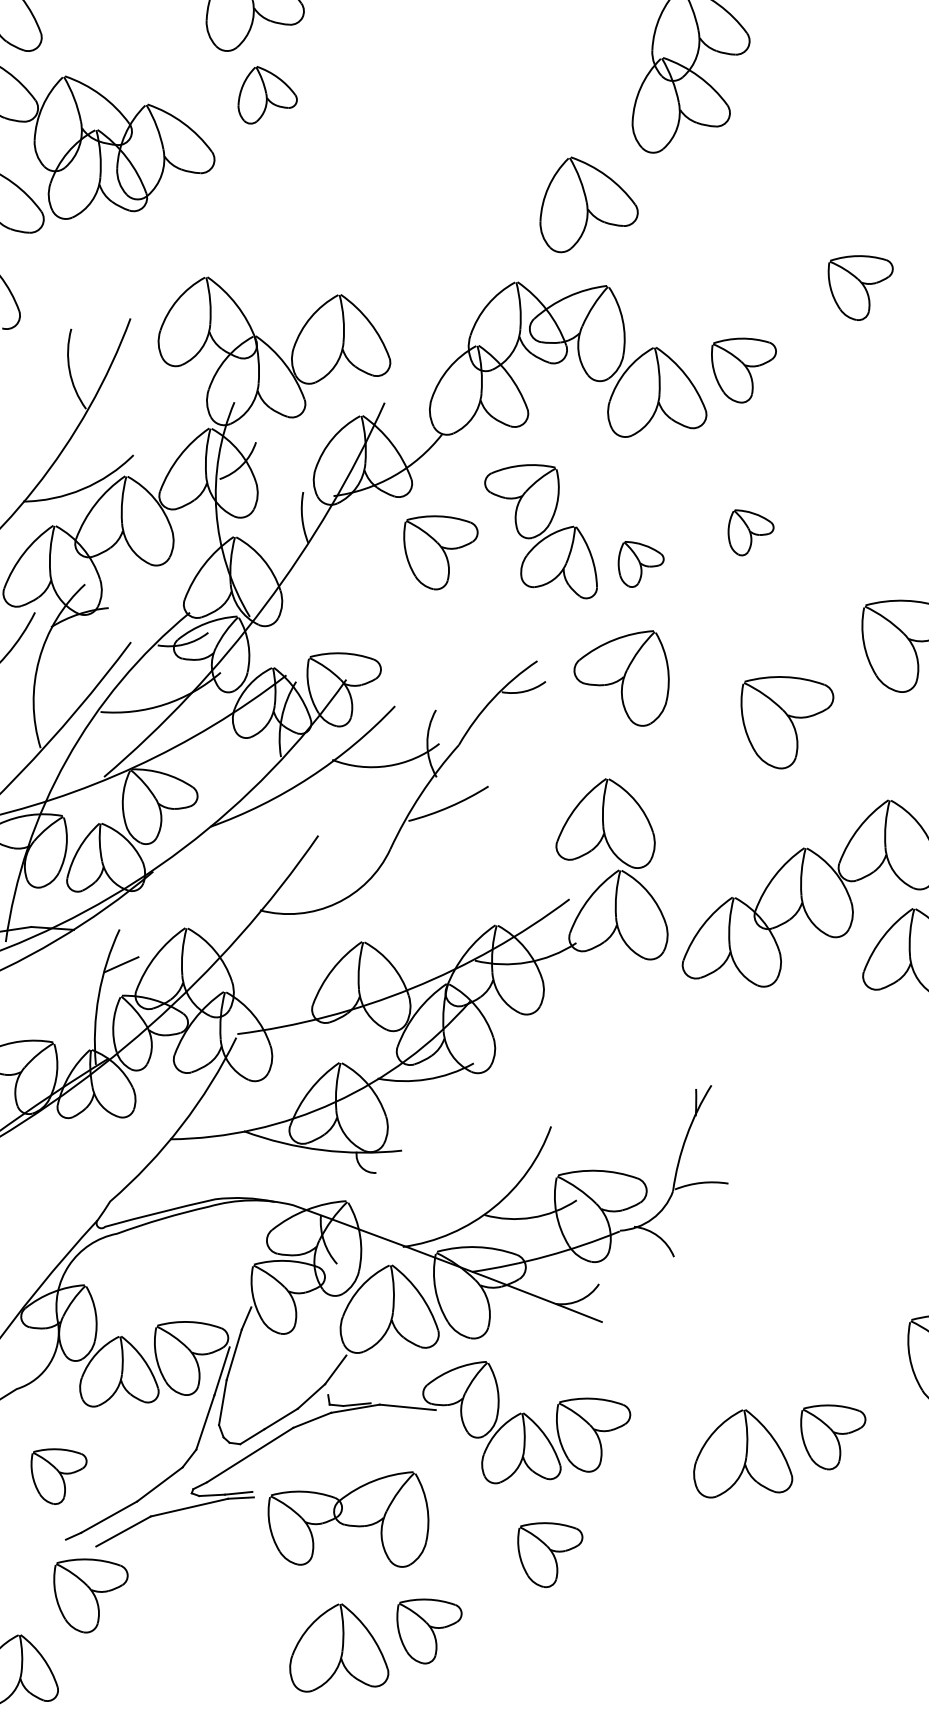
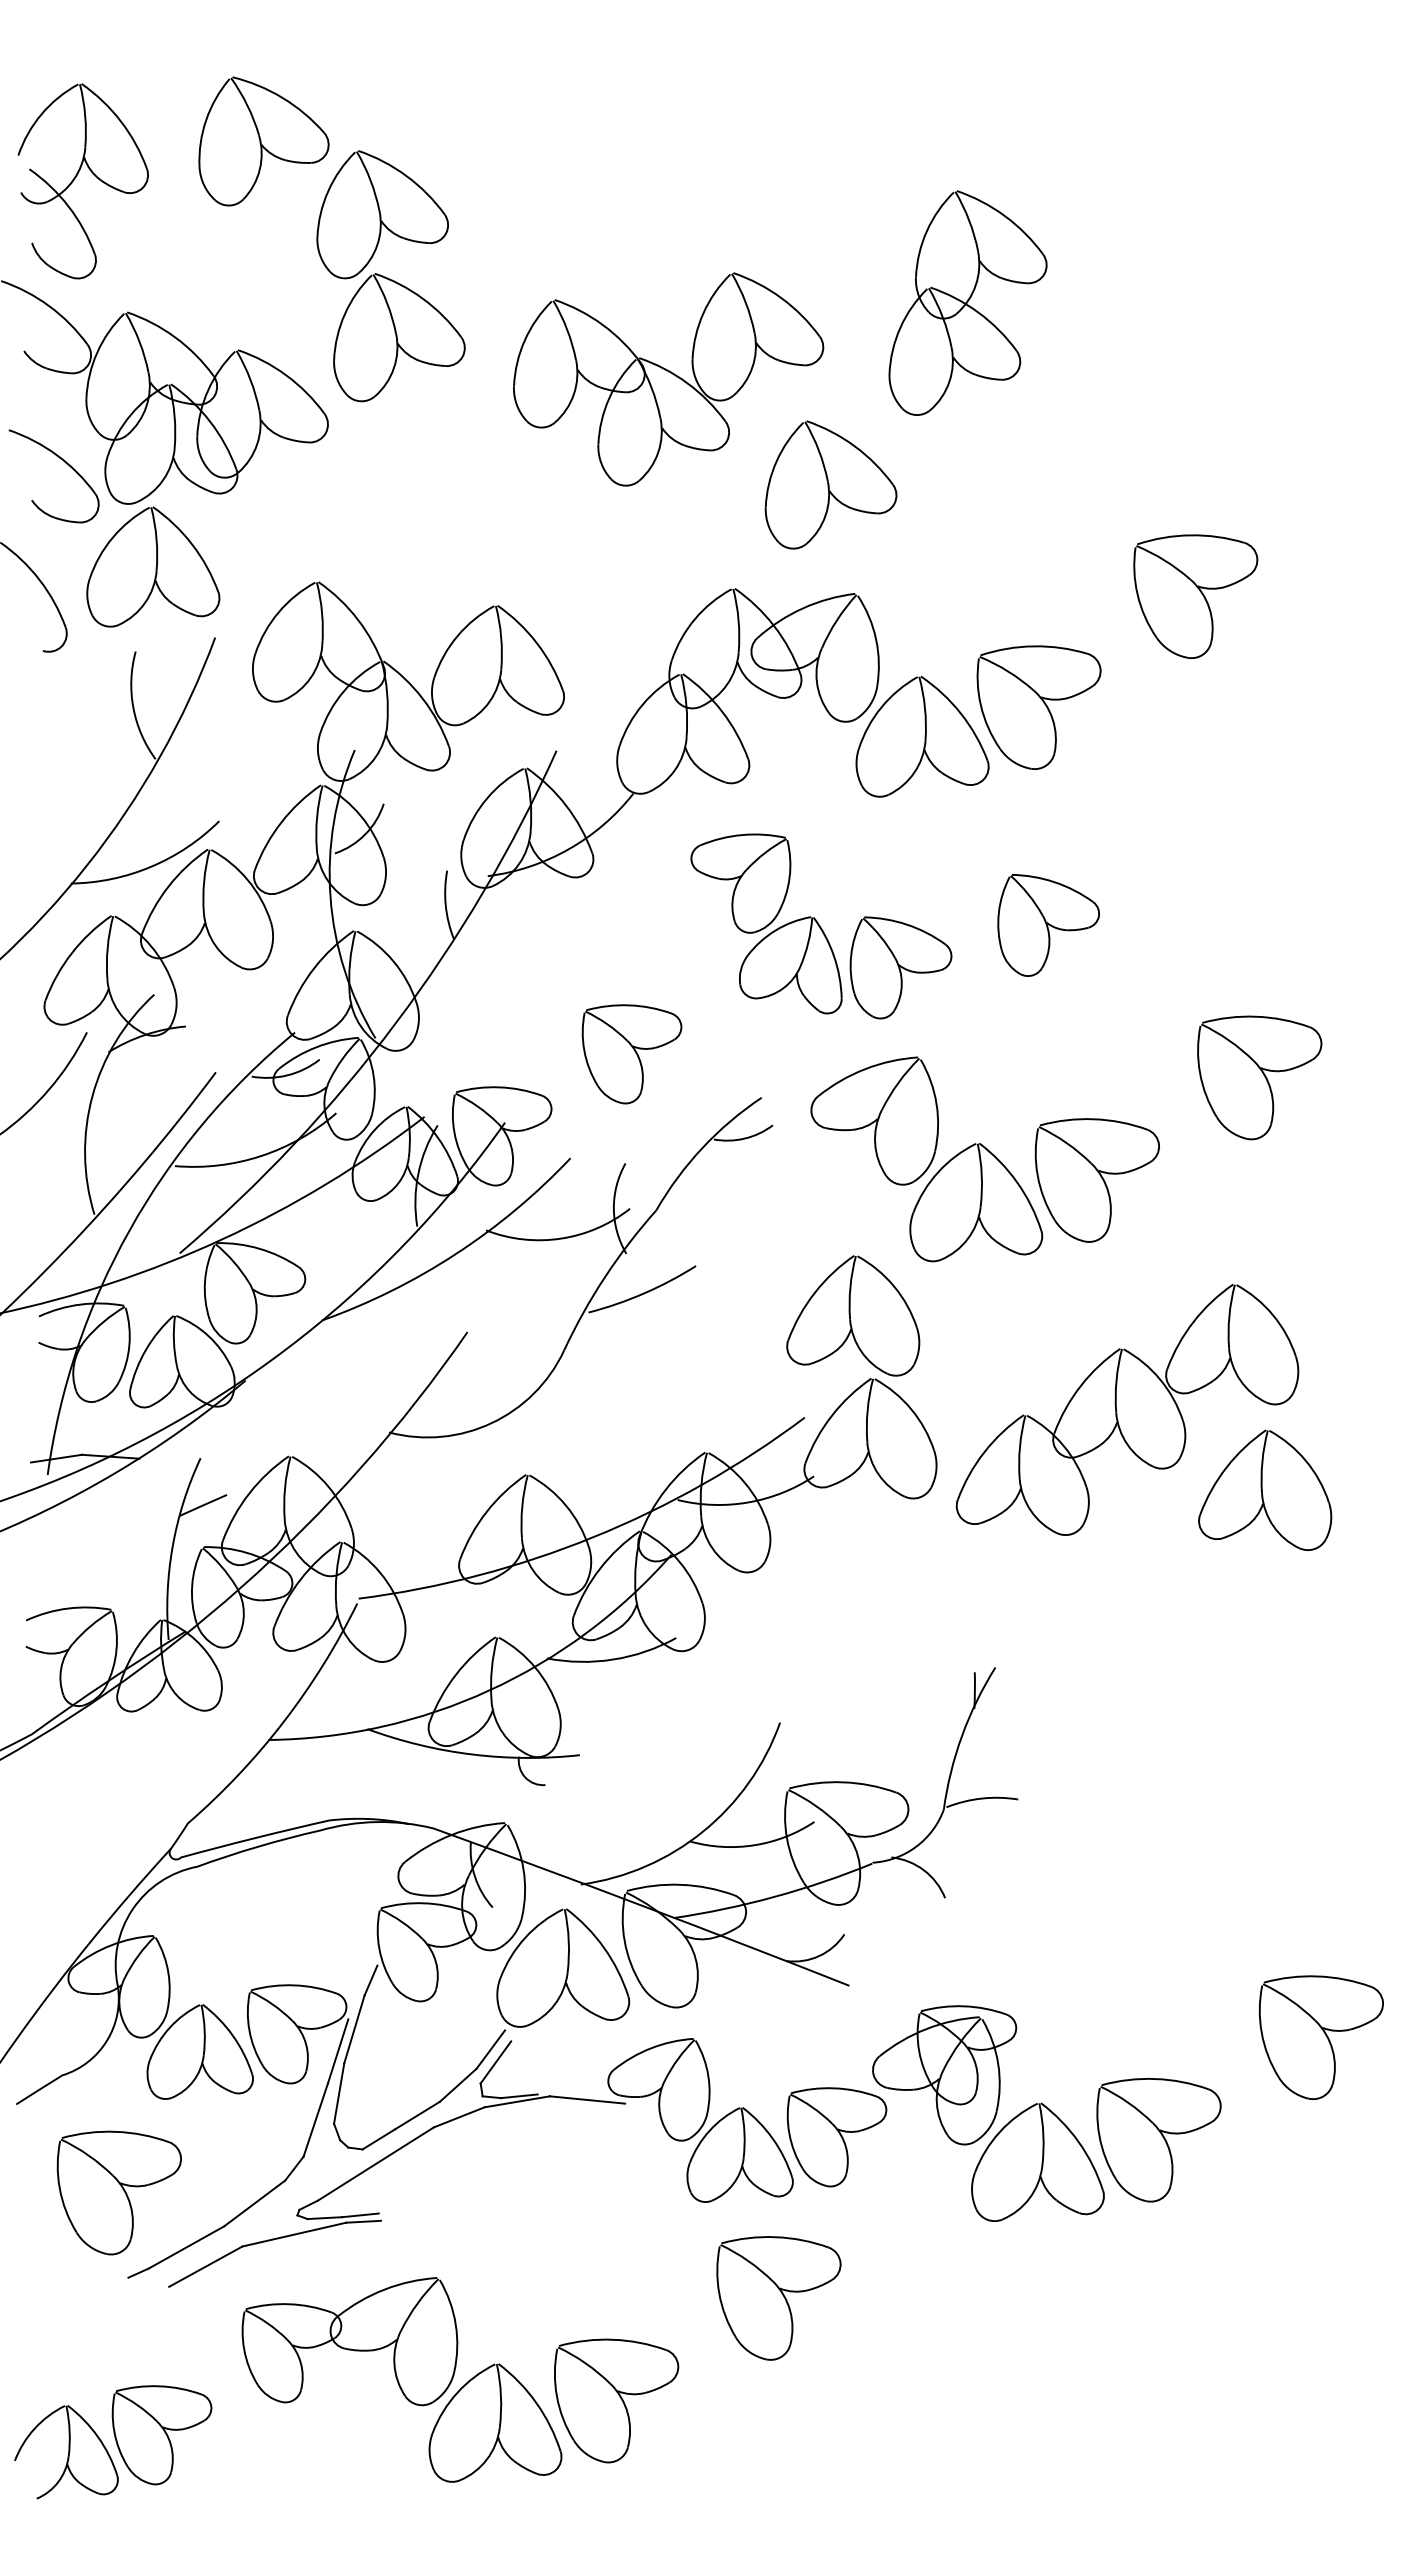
part: (267, 95) -> (399, 337), size x1.67
part: (468, 126) -> (668, 379), added
part: (84, 265) -> (153, 566), added
part: (860, 287) -> (1195, 596), size x1.43
part: (743, 370) -> (1038, 707), size x1.43
part: (751, 532) -> (1048, 925), size x1.67
part: (440, 552) -> (631, 1054), moved
part: (640, 564) -> (900, 967), size x1.67
part: (697, 739) -> (976, 1202), added
line: (339, 1379) -> (495, 2062), added
part: (673, 1389) -> (944, 2075), added
part: (832, 1437) -> (1158, 2140), size x1.43
part: (58, 1476) -> (118, 2192), size x1.67
part: (348, 1519) -> (349, 2341), moved
part: (549, 1555) -> (778, 2298), size x1.43
part: (90, 1596) -> (161, 2435), moved
part: (429, 1631) -> (616, 2400), size x1.43

